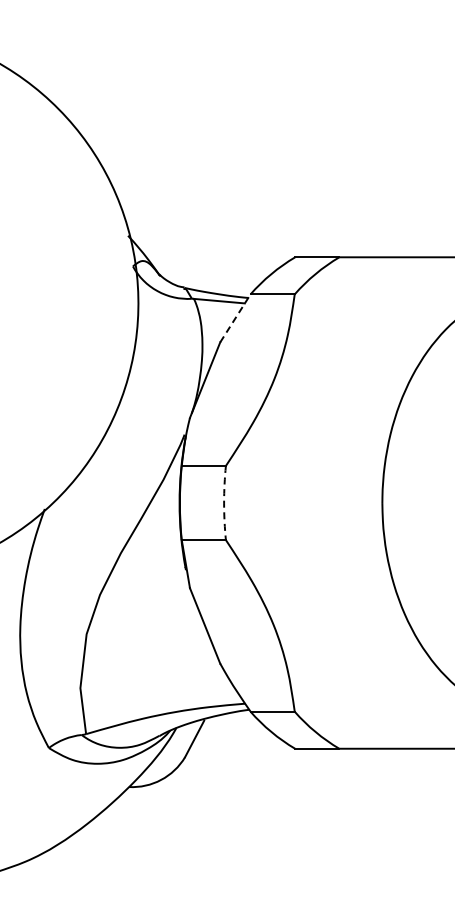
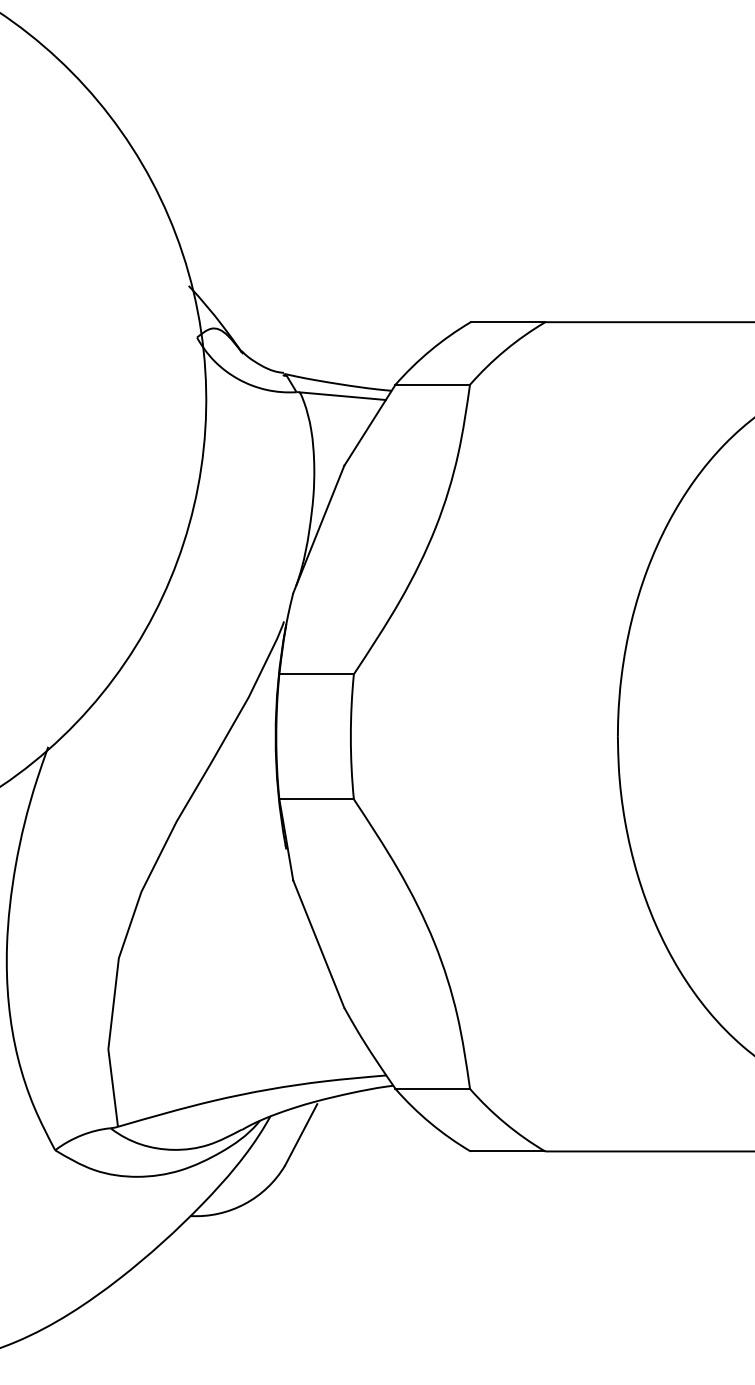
line: (235, 317) -> (370, 423), dashed -> solid
arc: (224, 503) -> (351, 737), dashed -> solid

